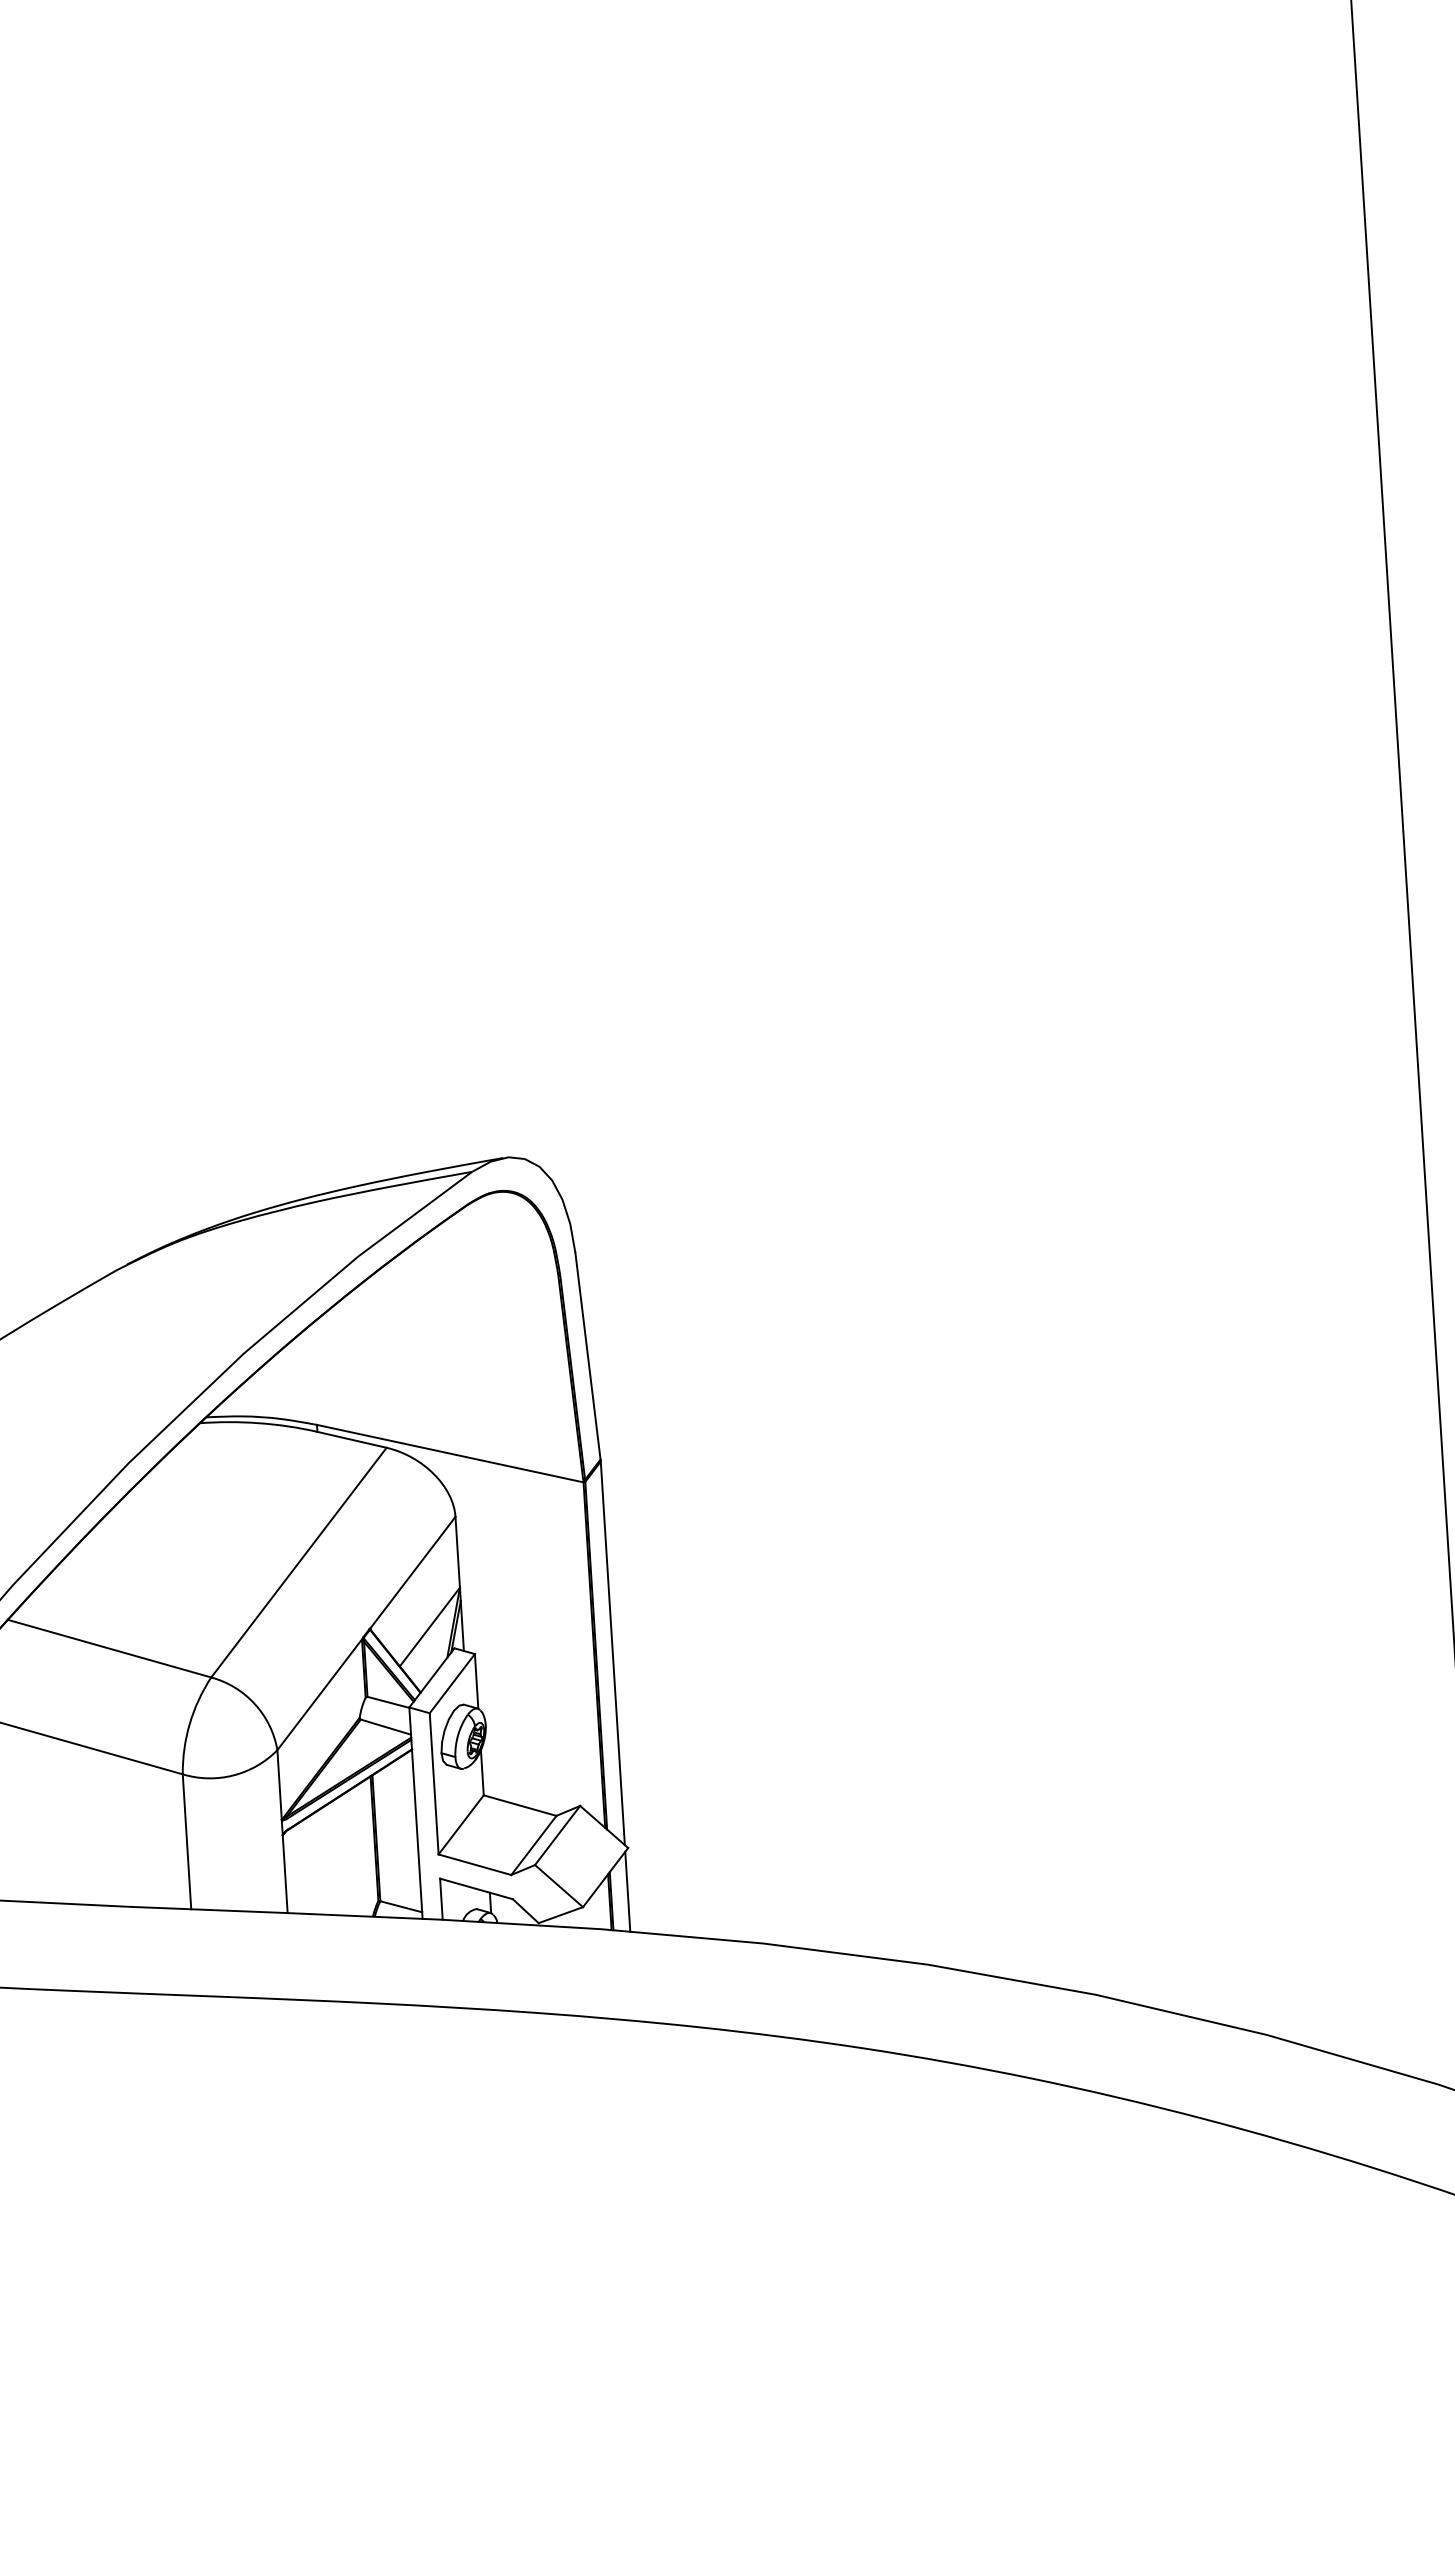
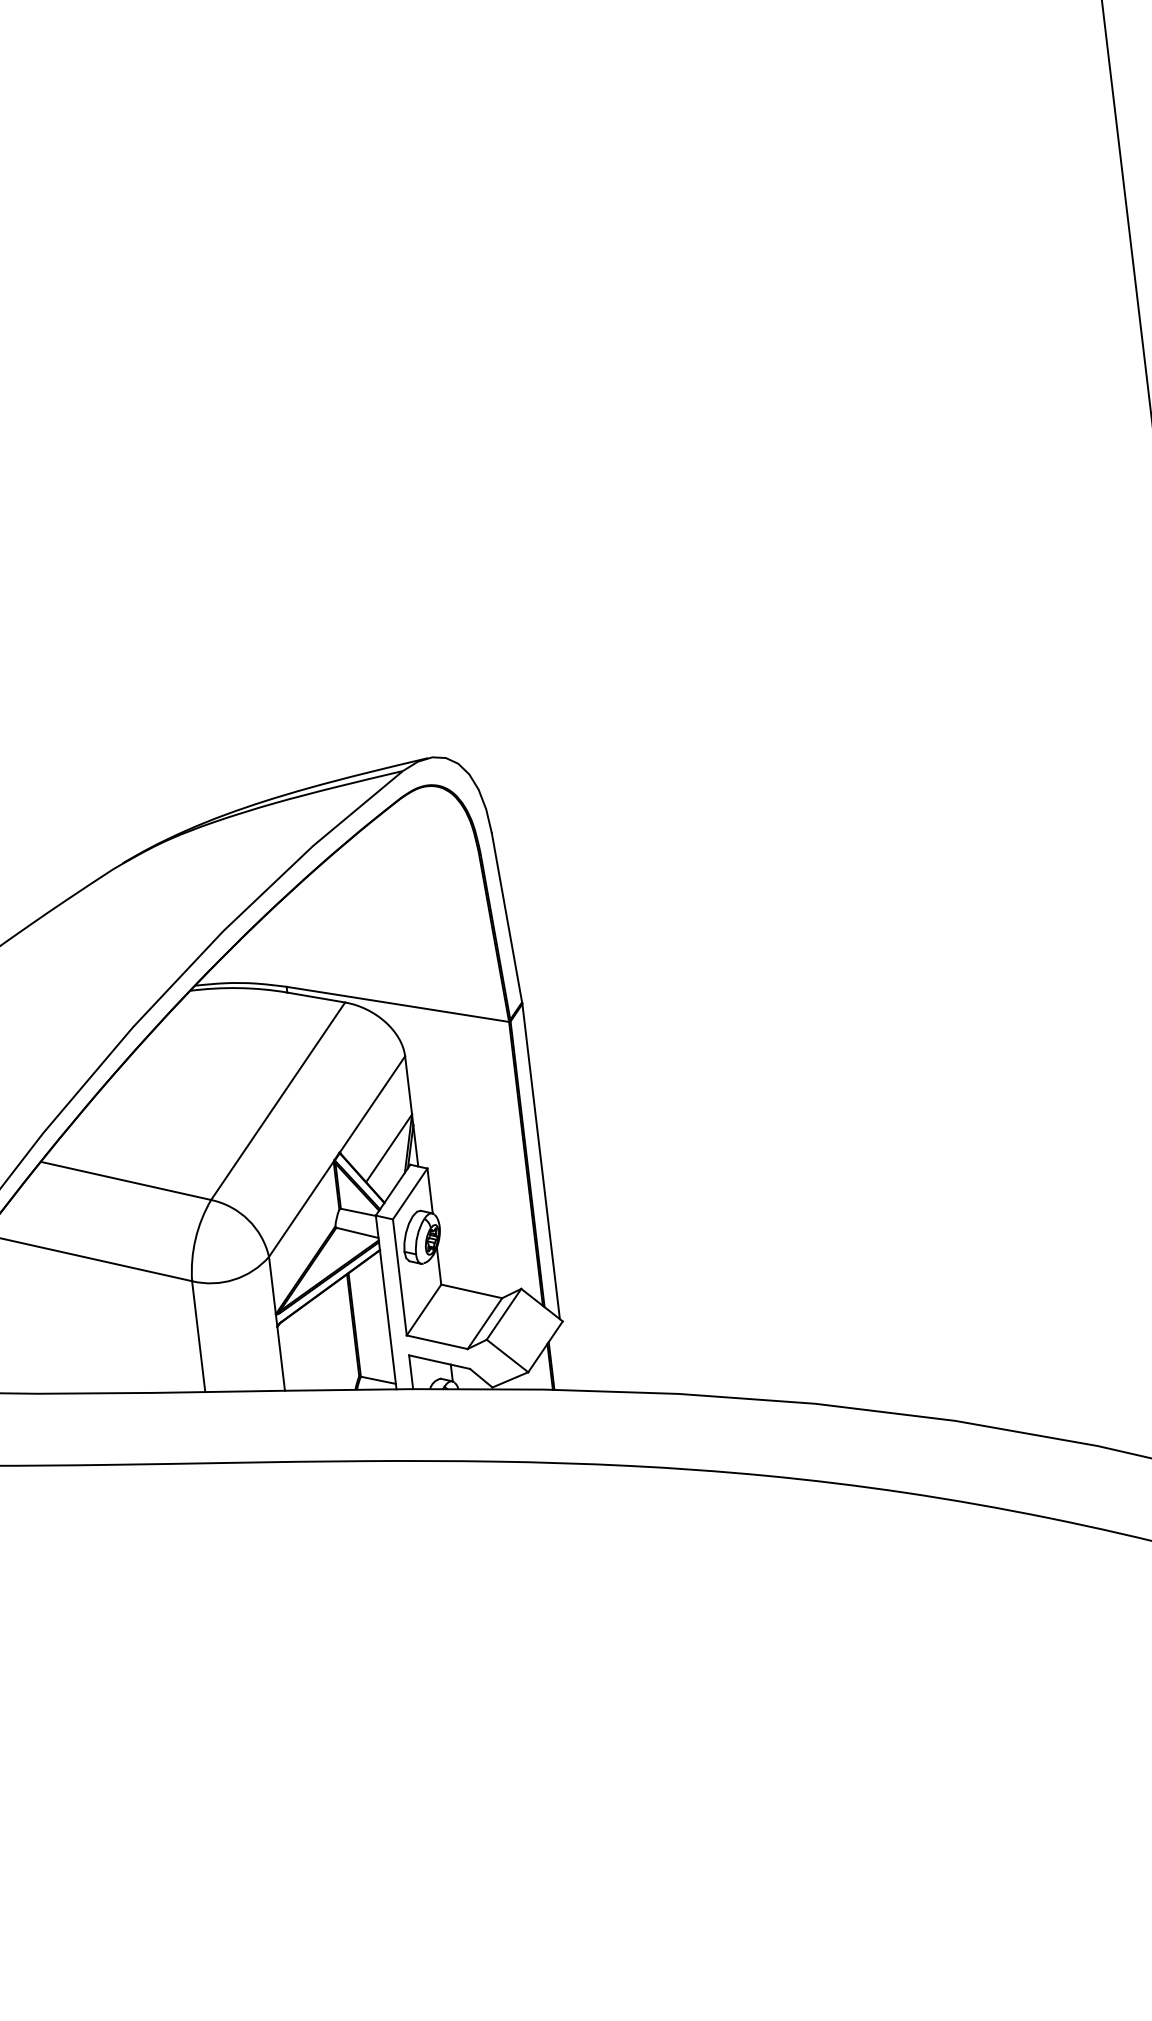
line: (627, 1891) -> (564, 1357), removed

